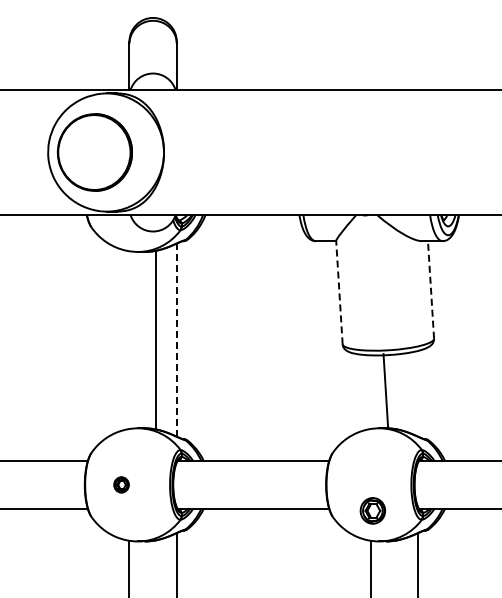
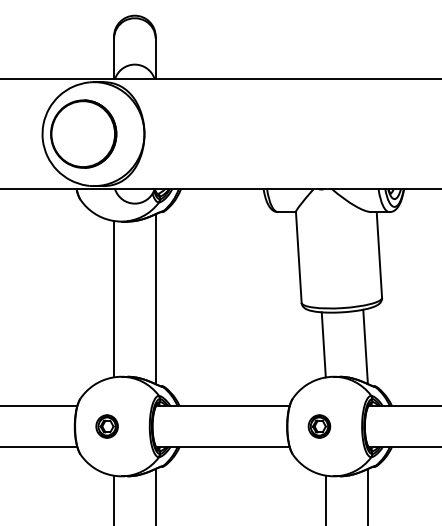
line: (431, 289) -> (379, 254), dashed -> solid
line: (339, 292) -> (298, 257), dashed -> solid
line: (156, 340) -> (114, 299), moved
line: (176, 340) -> (155, 299), dashed -> solid
line: (385, 391) -> (323, 345), moved
line: (414, 394) -> (364, 347), added
part: (121, 484) -> (107, 426), size x1.67
part: (372, 510) -> (319, 426), moved

